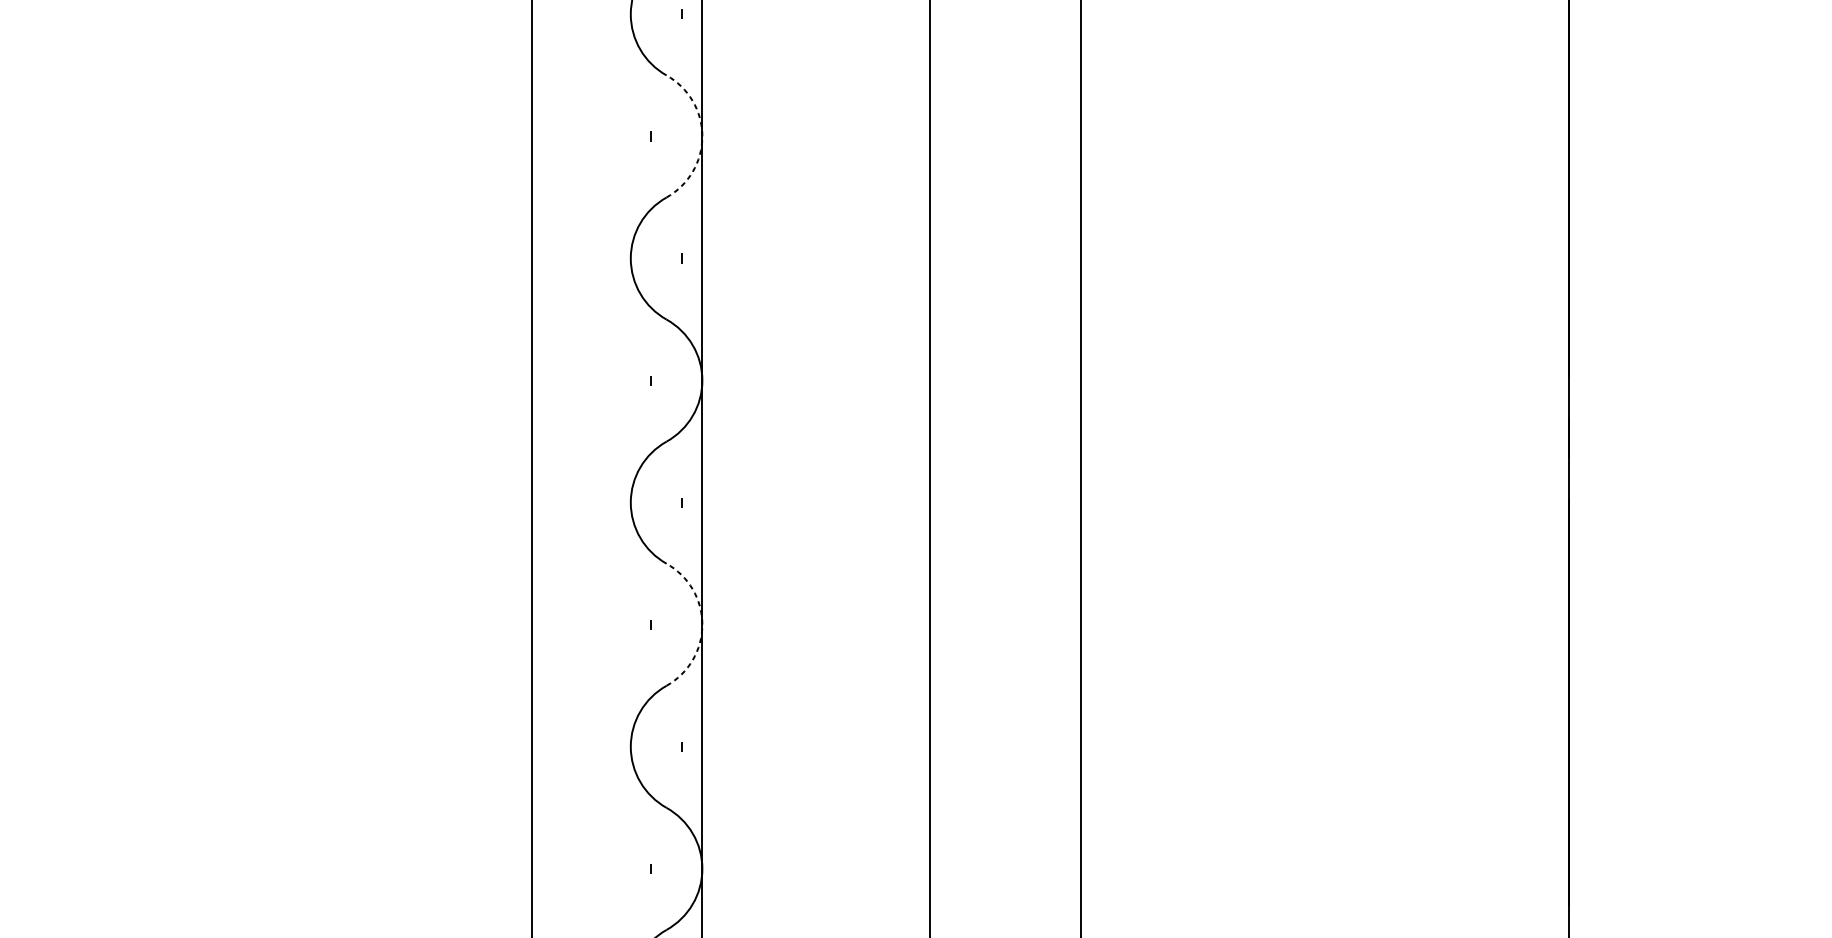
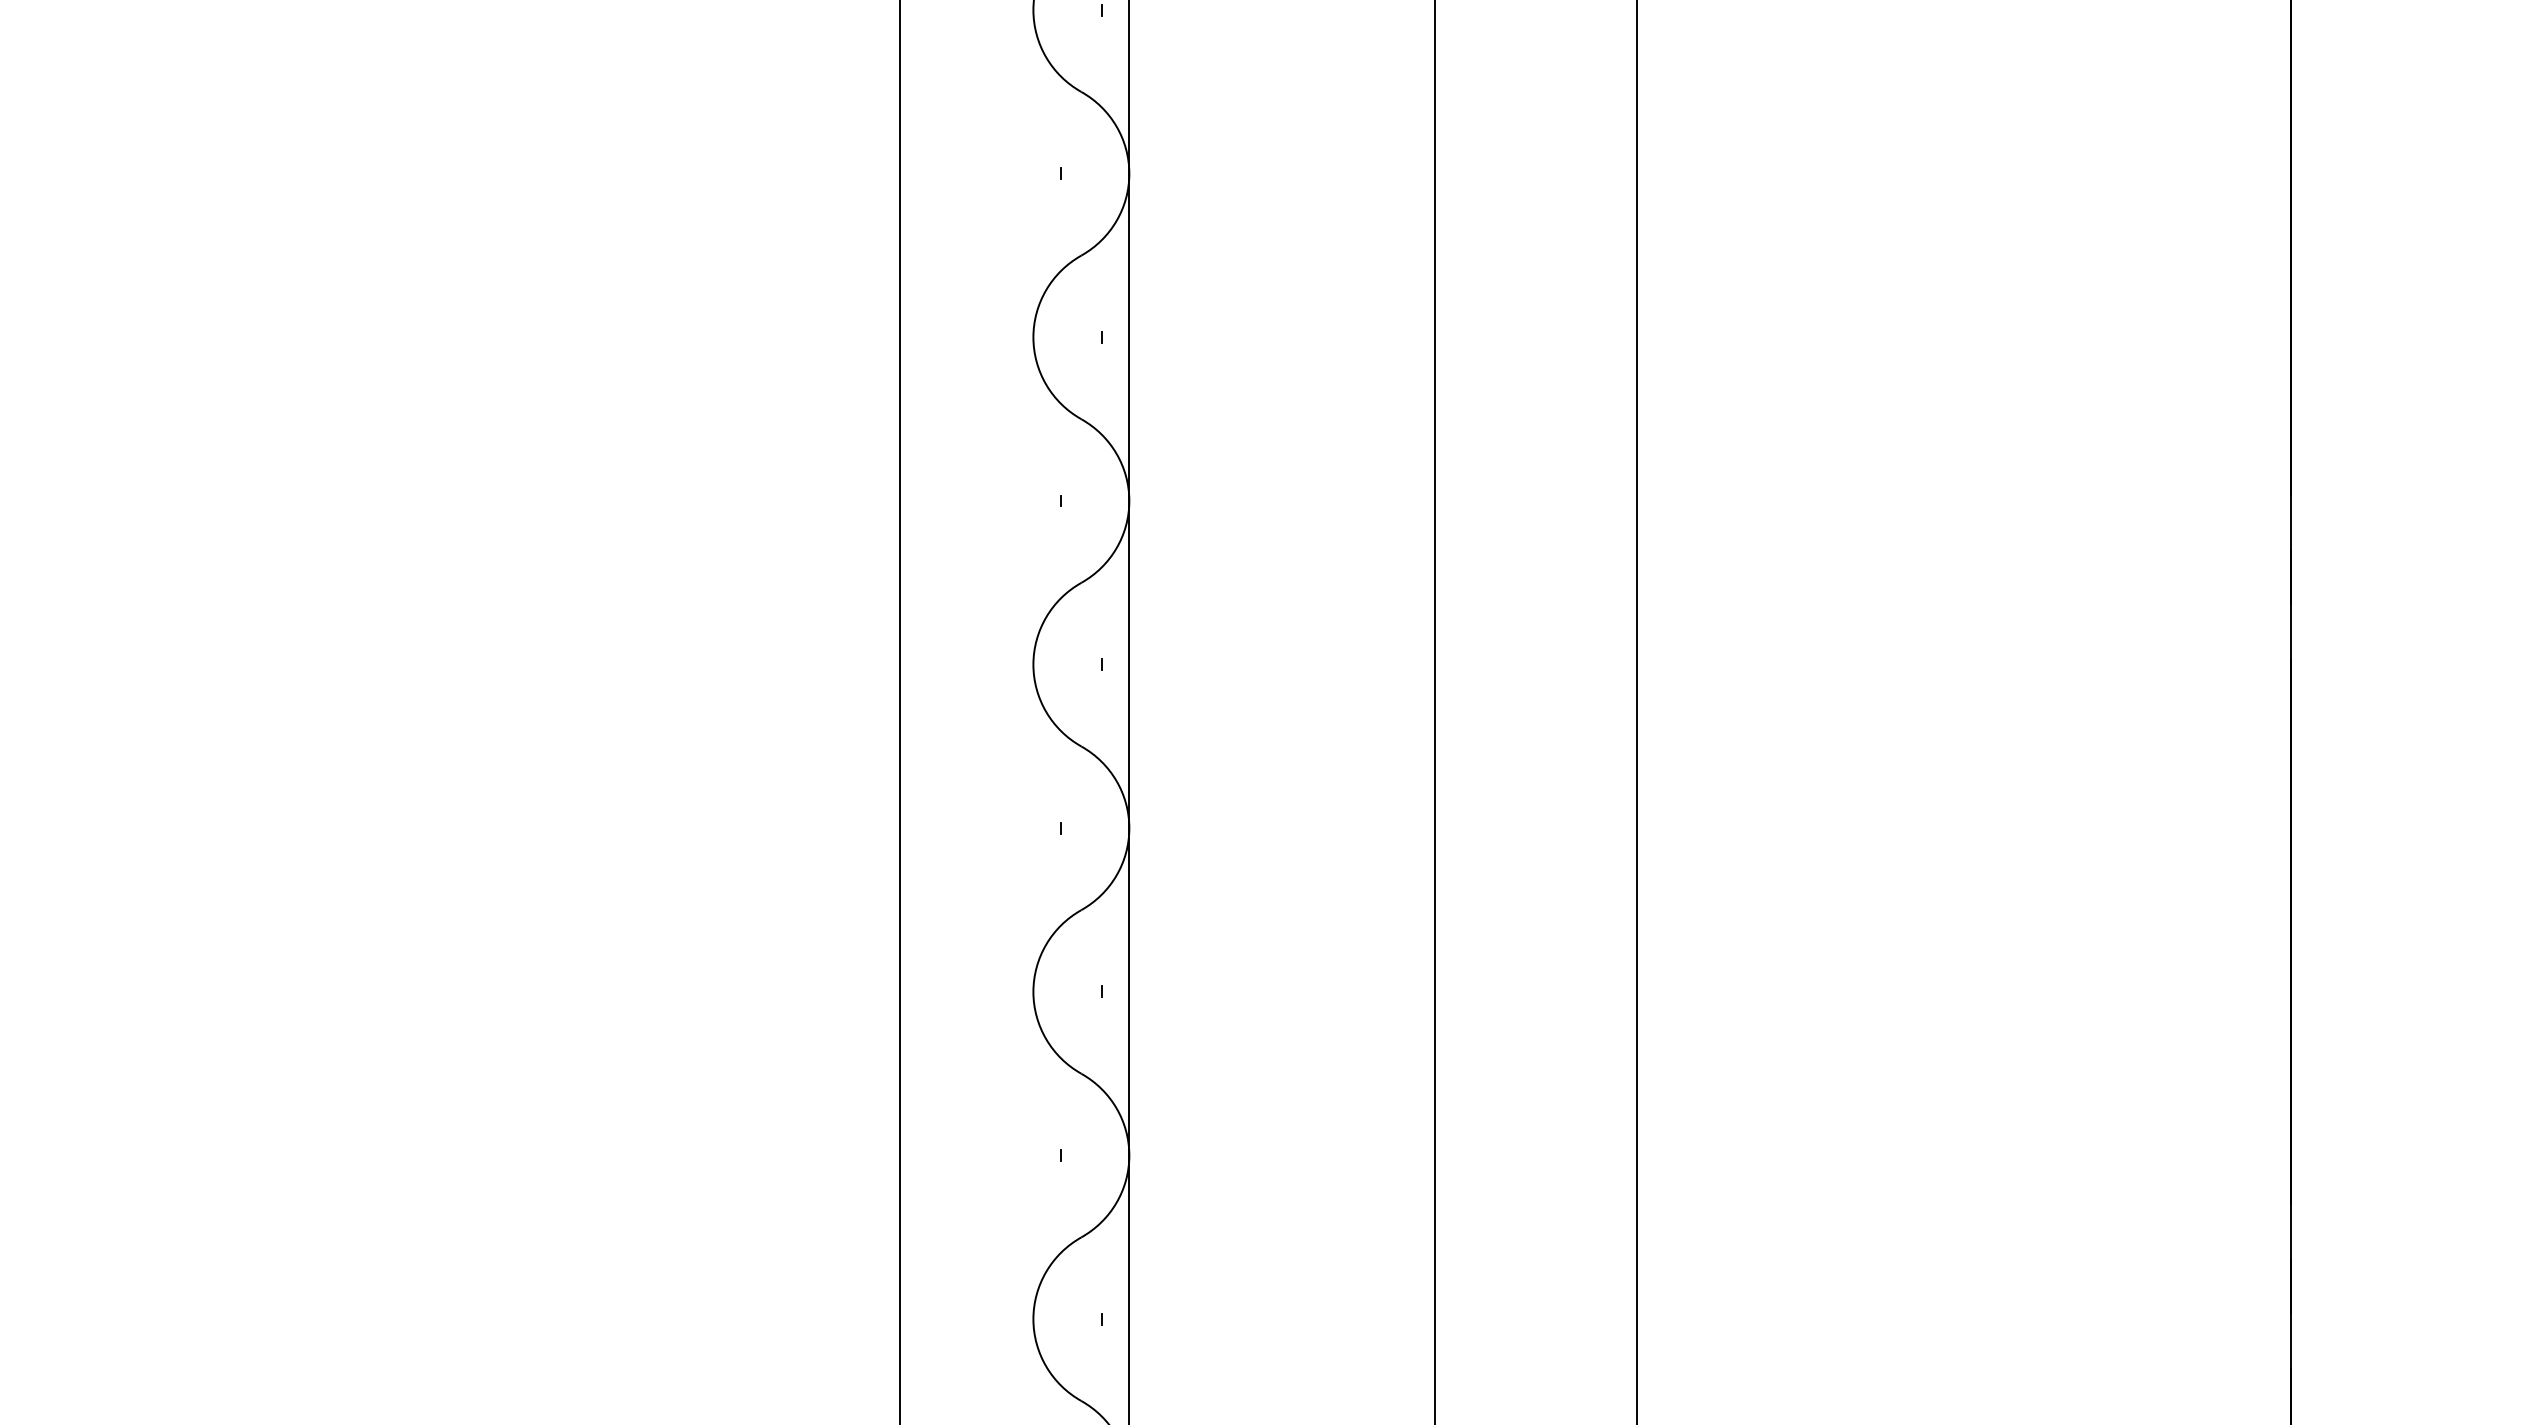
arc: (702, 136) -> (1129, 173), dashed -> solid
arc: (702, 624) -> (1129, 828), dashed -> solid

